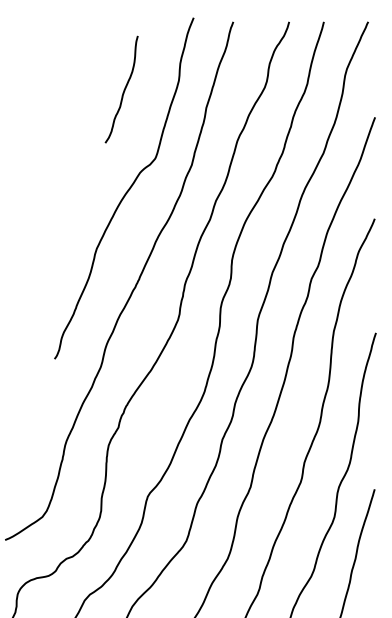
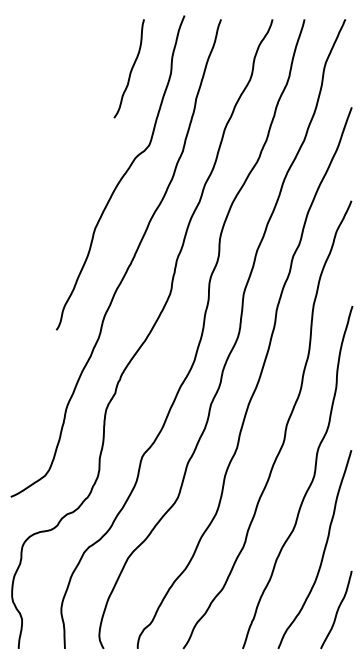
curve: (123, 90) -> (130, 69), moved

